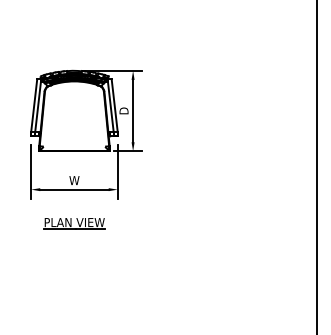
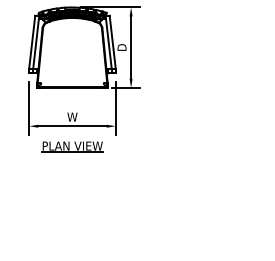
part: (74, 223) -> (72, 147), moved

